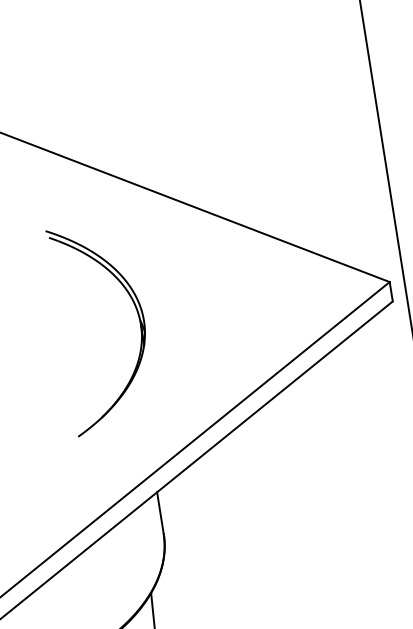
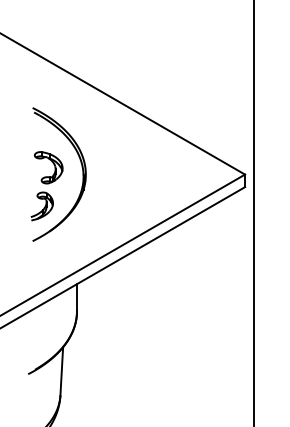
part: (86, 348) -> (46, 186), added

